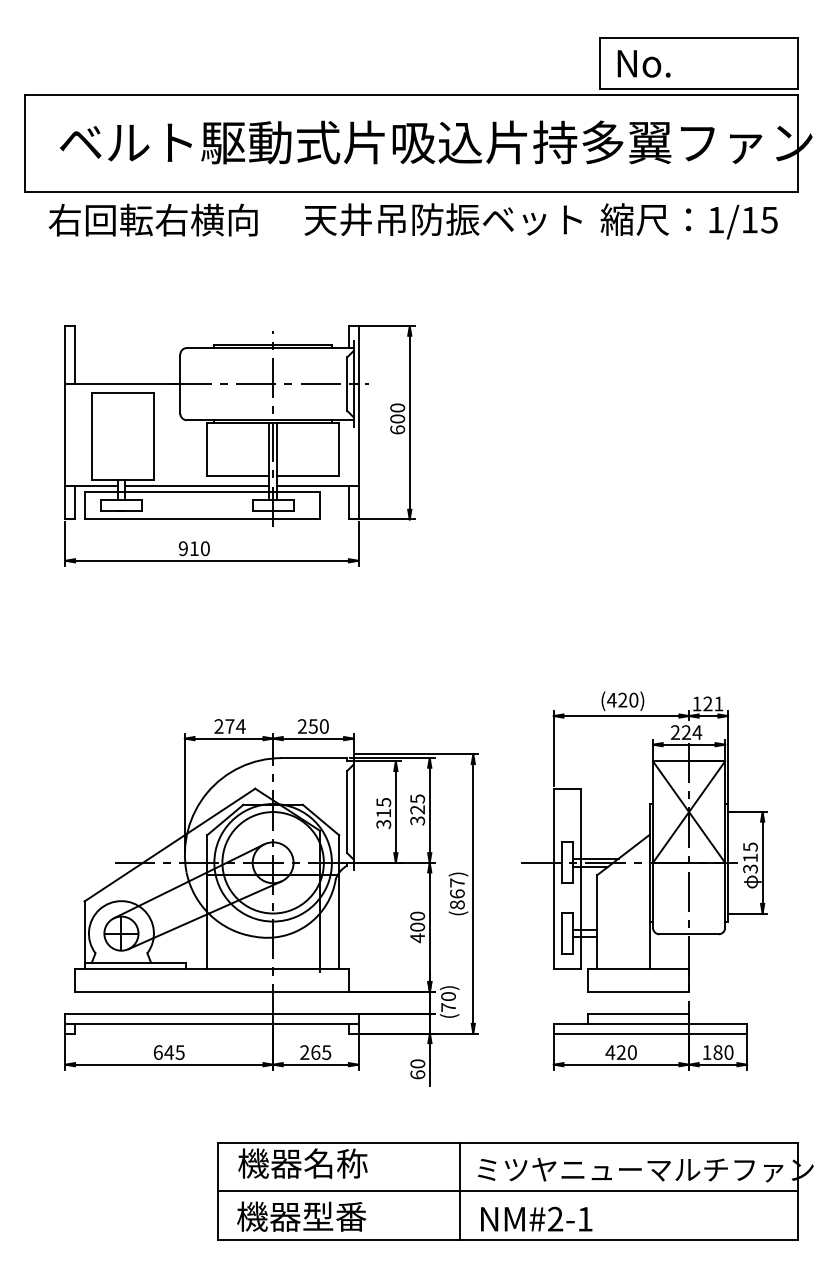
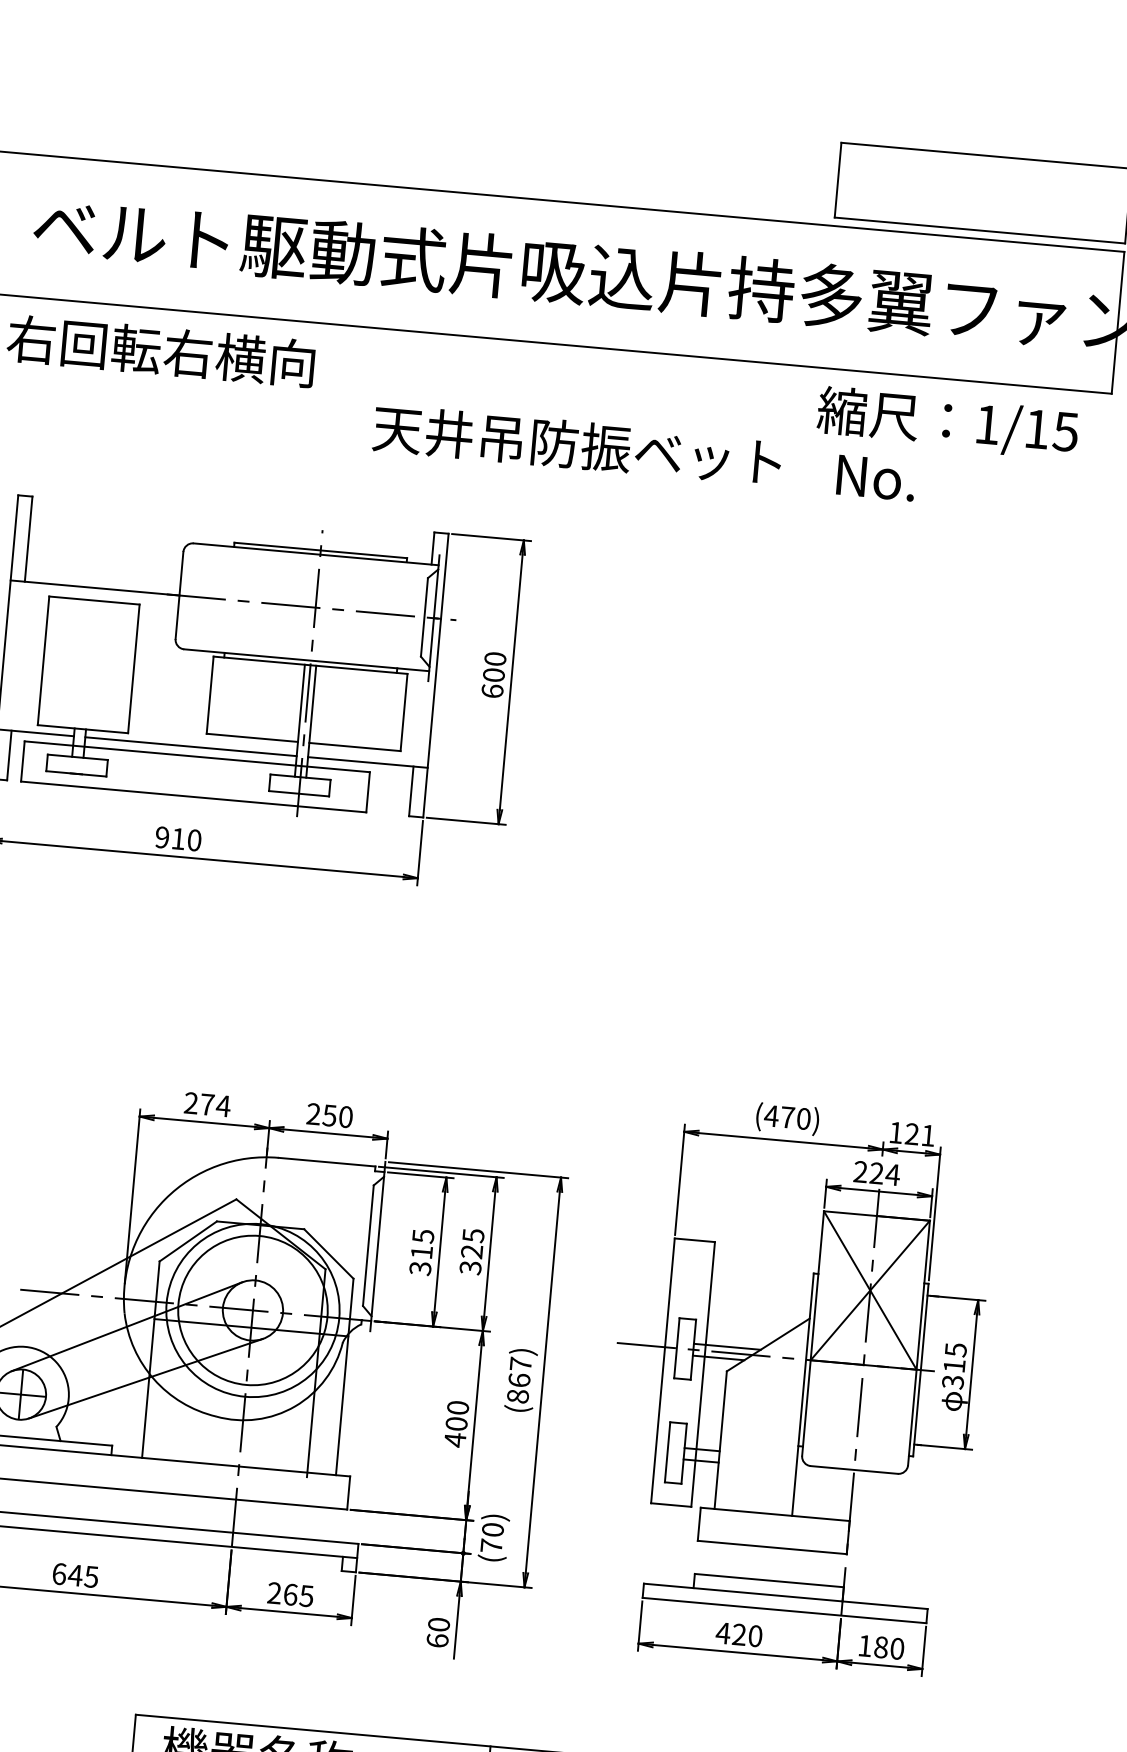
text: (643, 63) -> (875, 477), moved
text: (442, 219) -> (576, 445), moved
text: (622, 699) -> (787, 1116), (420) -> (470)

